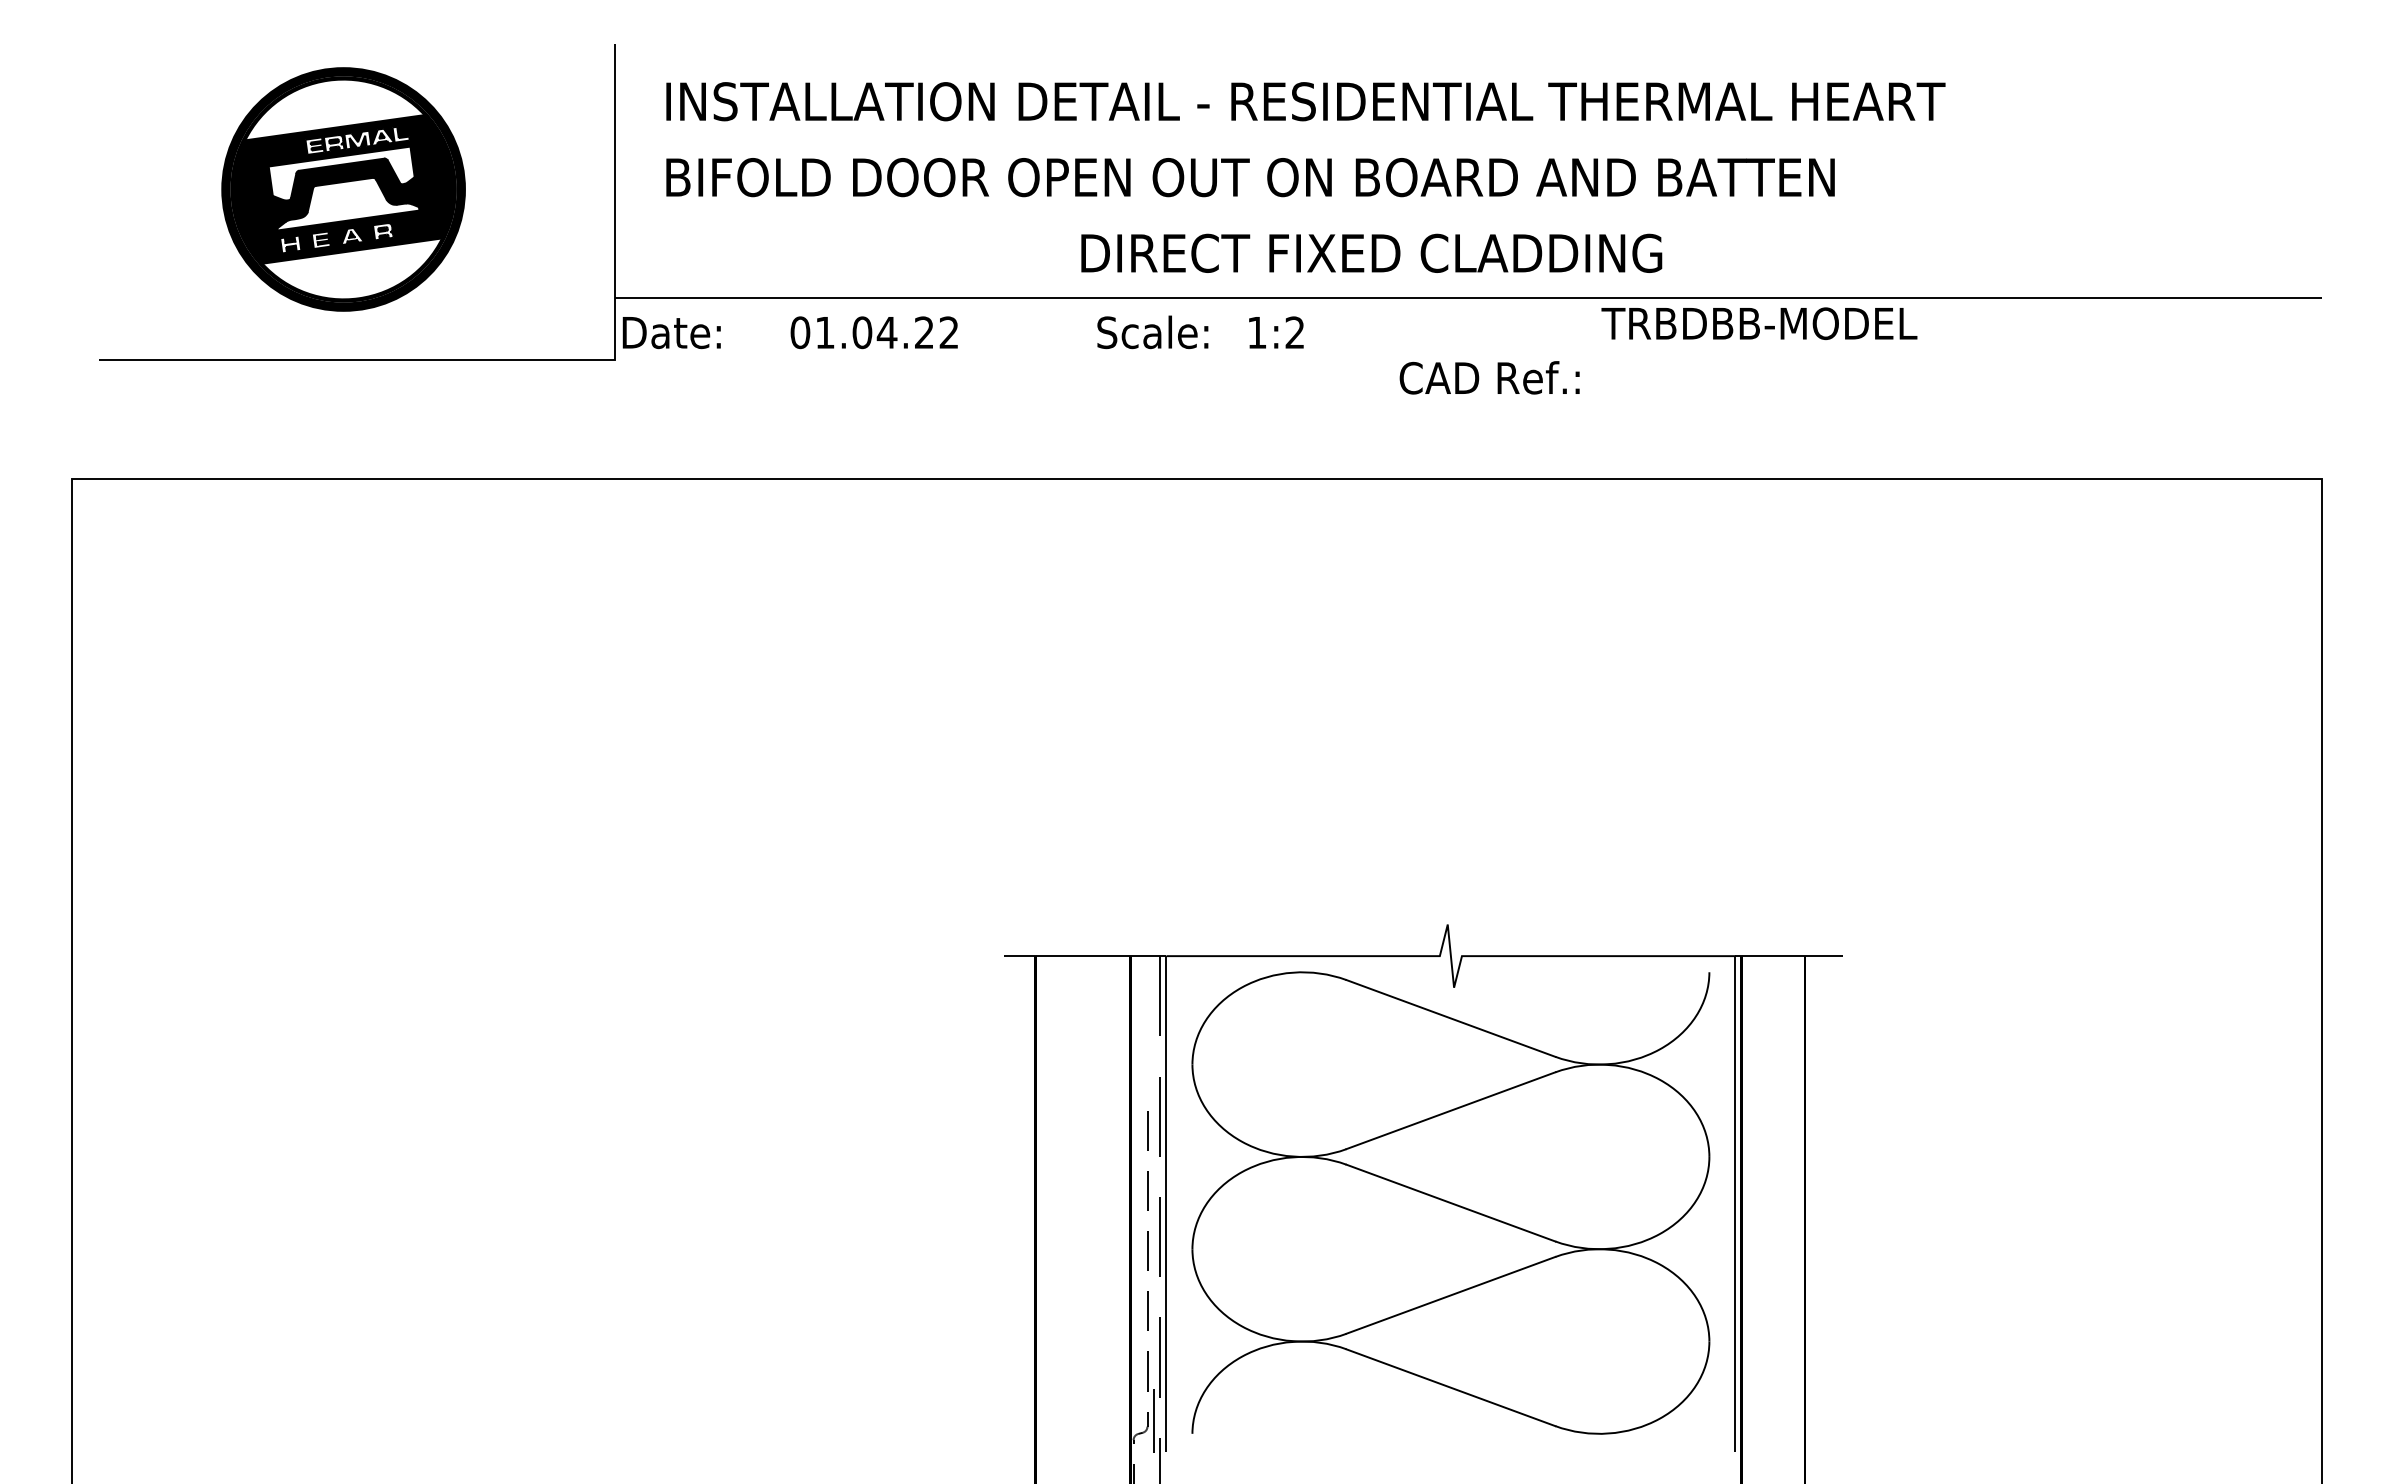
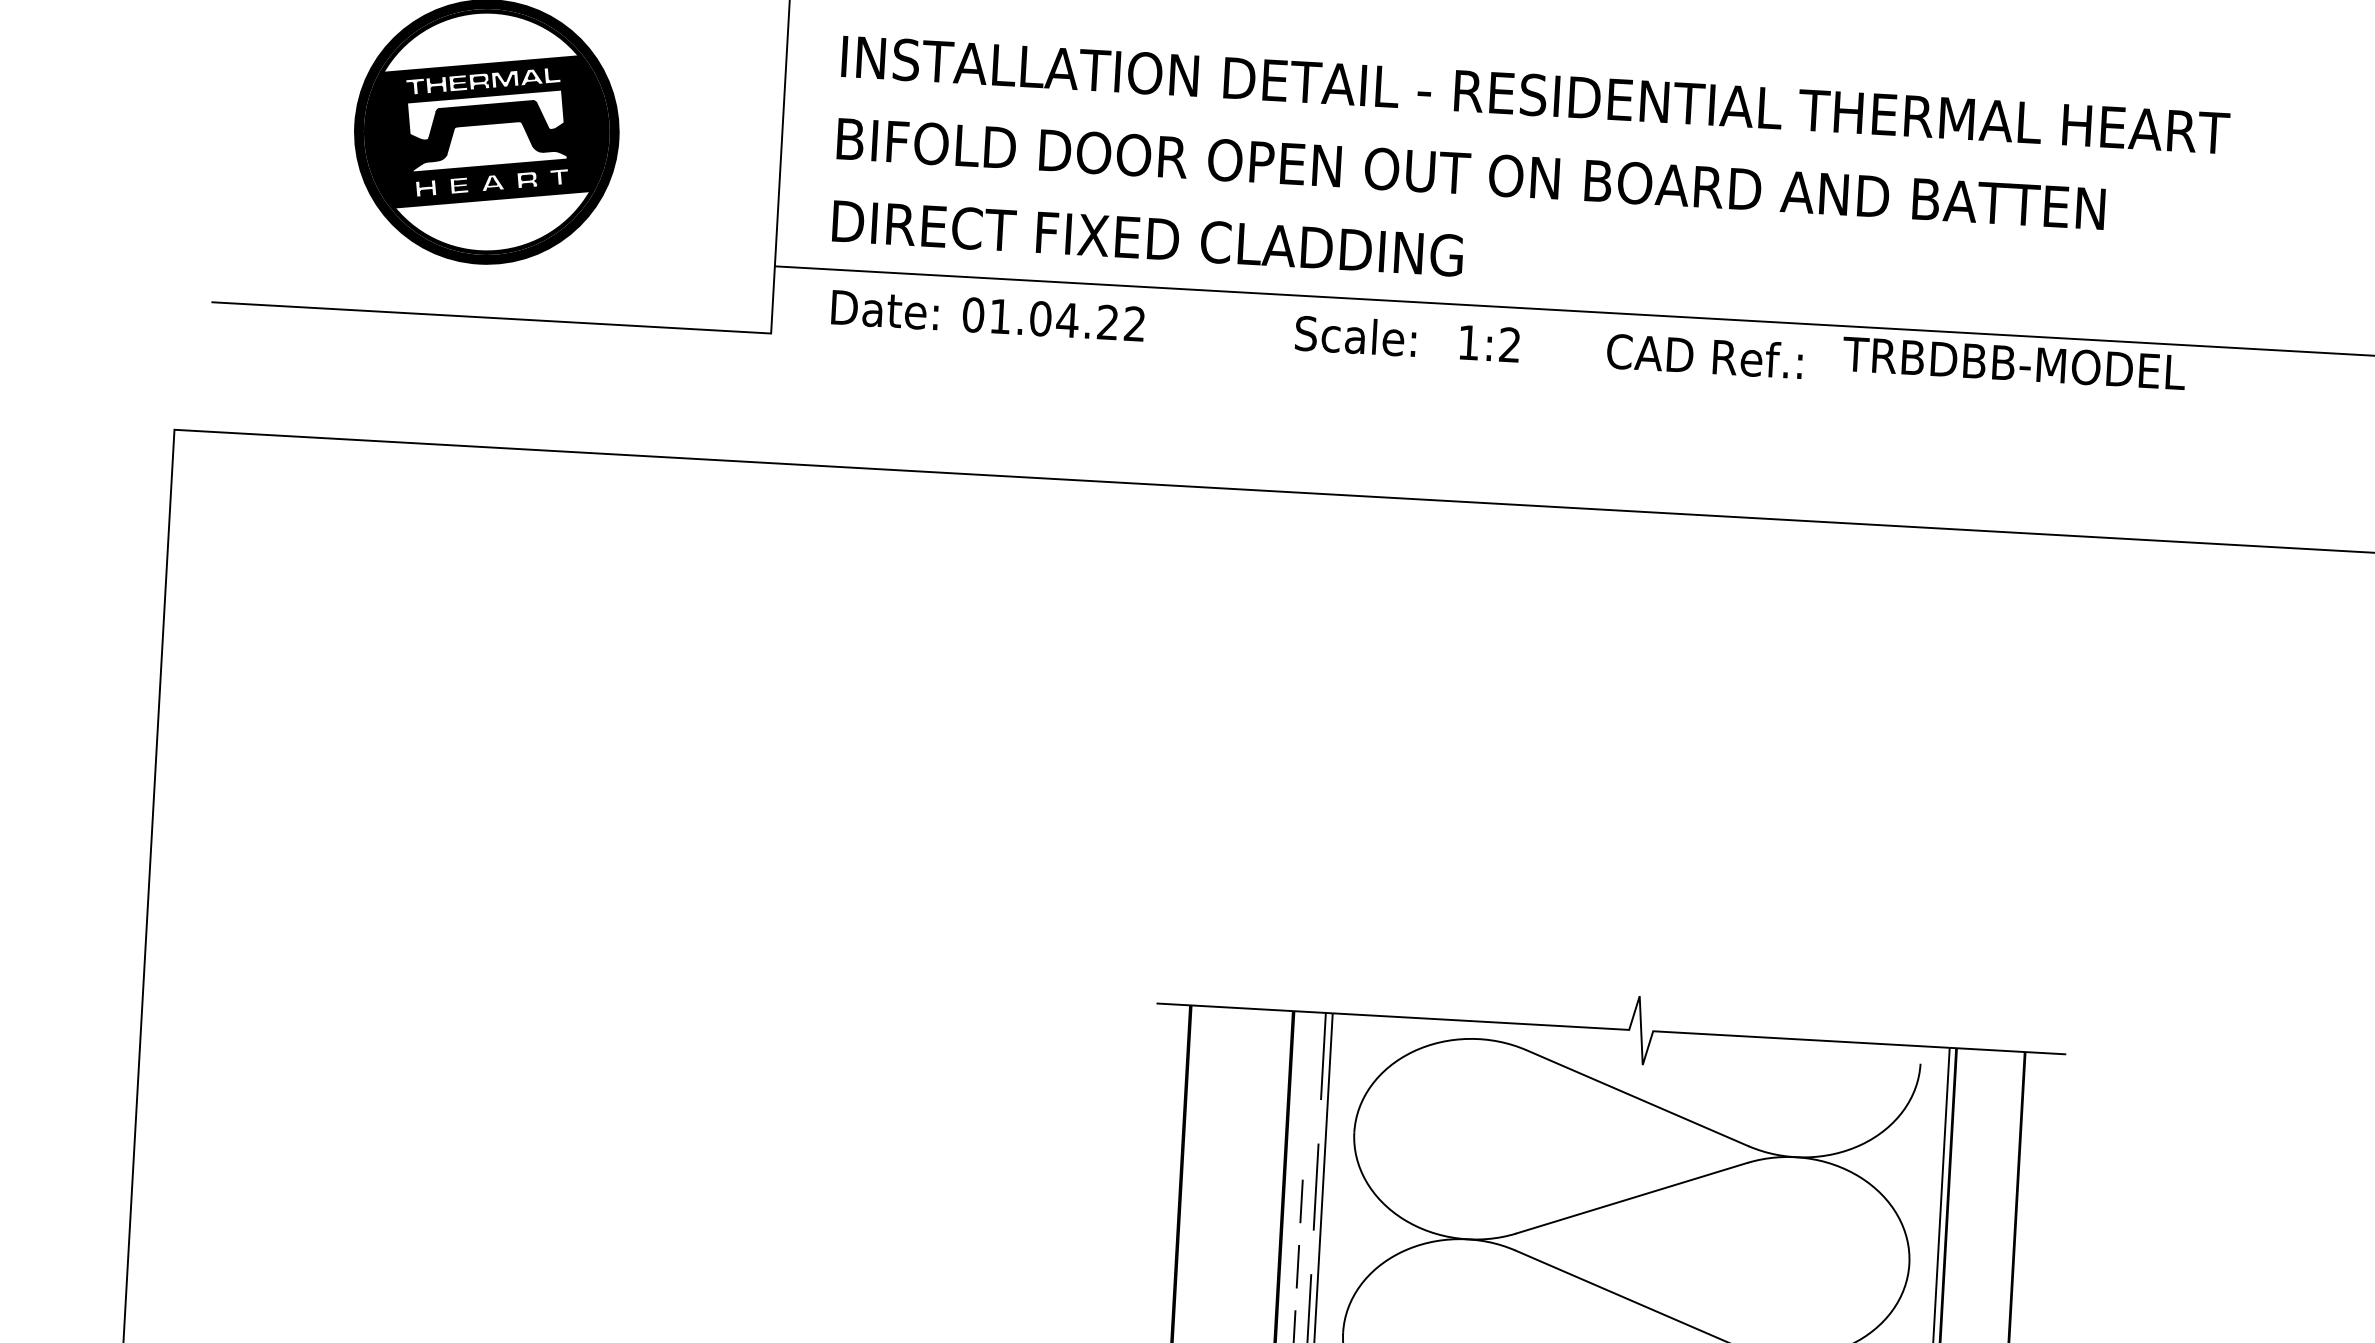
text: (1371, 252) -> (1147, 237), moved
text: (671, 333) -> (884, 310), moved
text: (1489, 377) -> (1704, 355), moved

